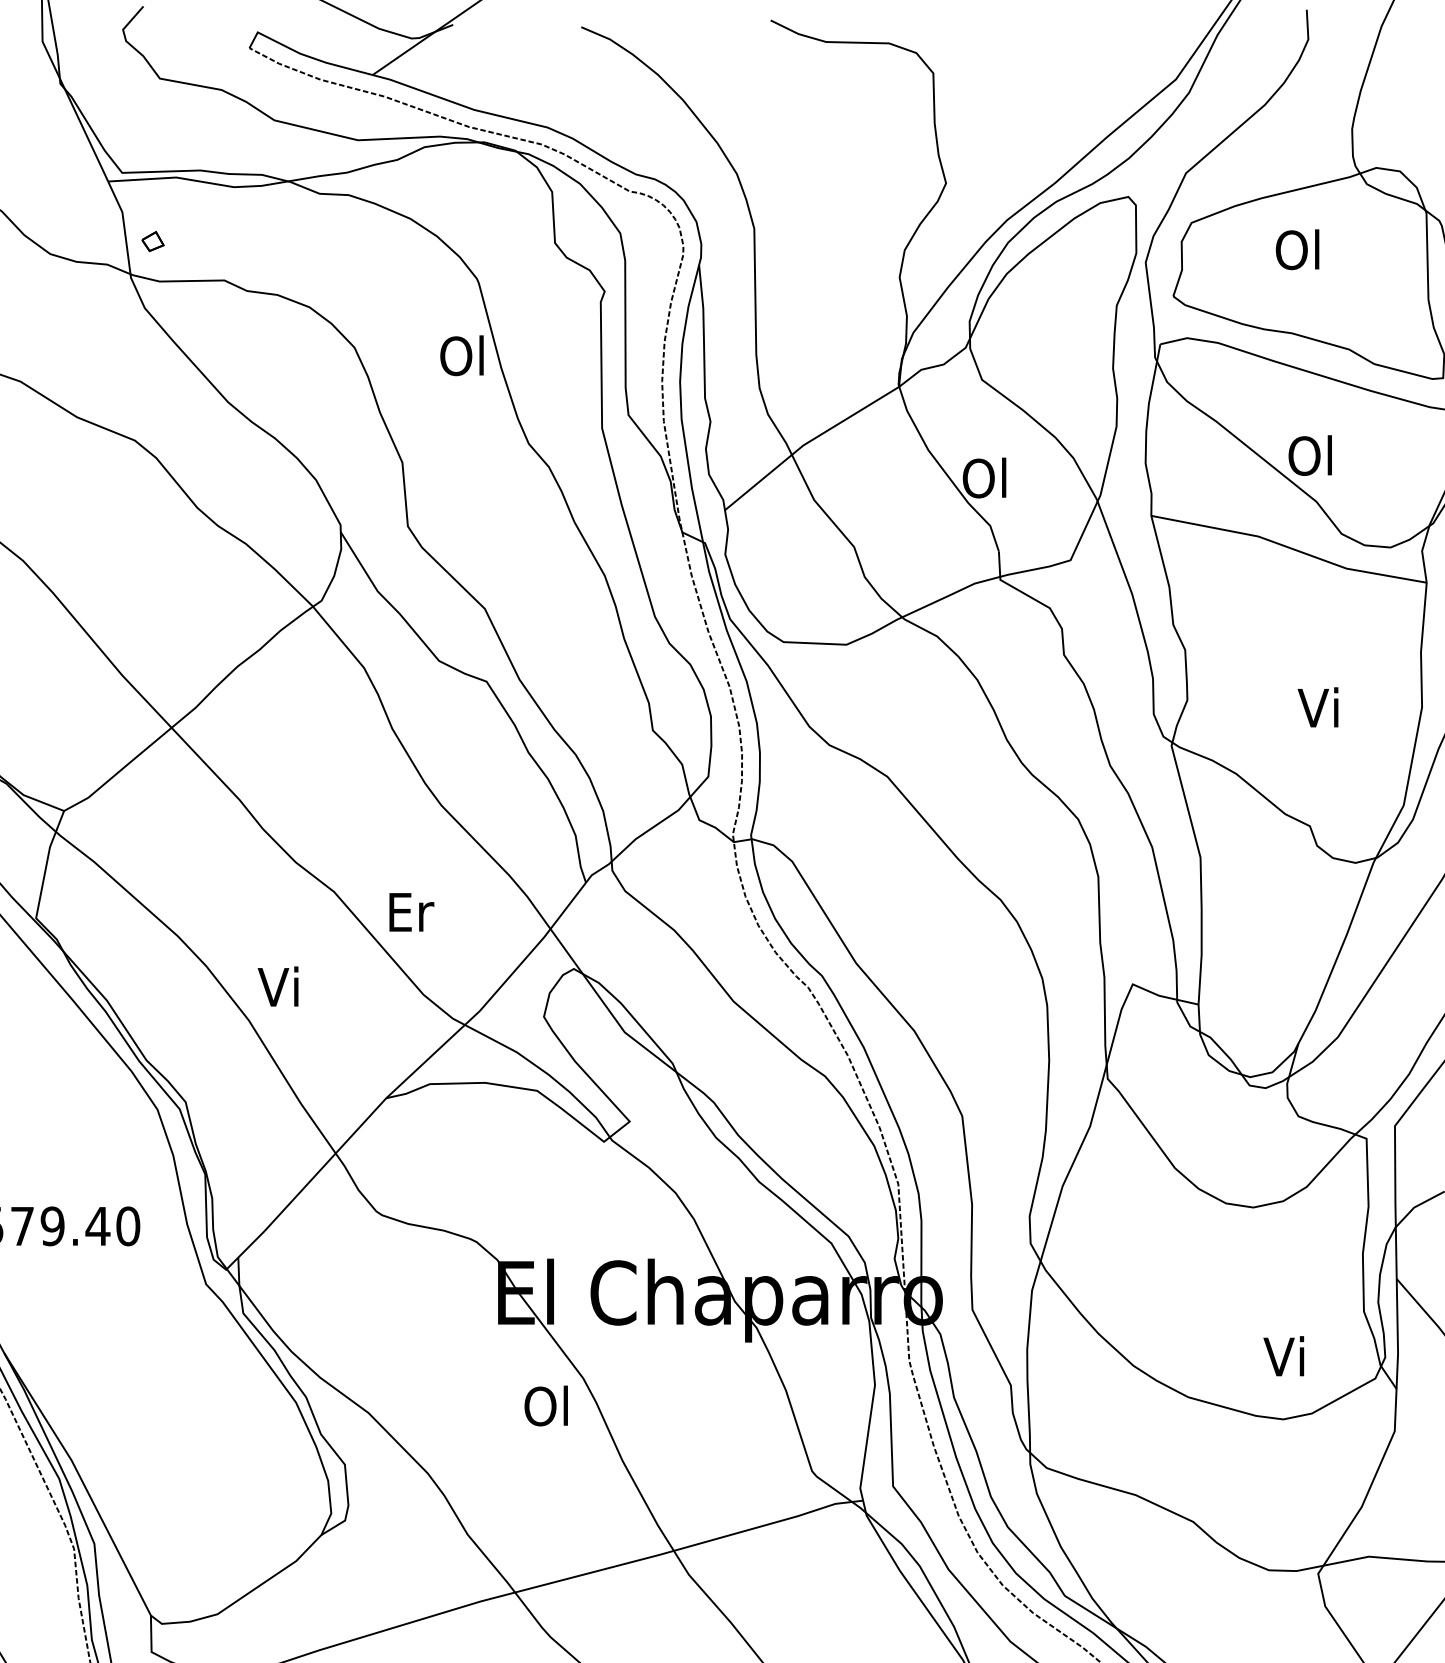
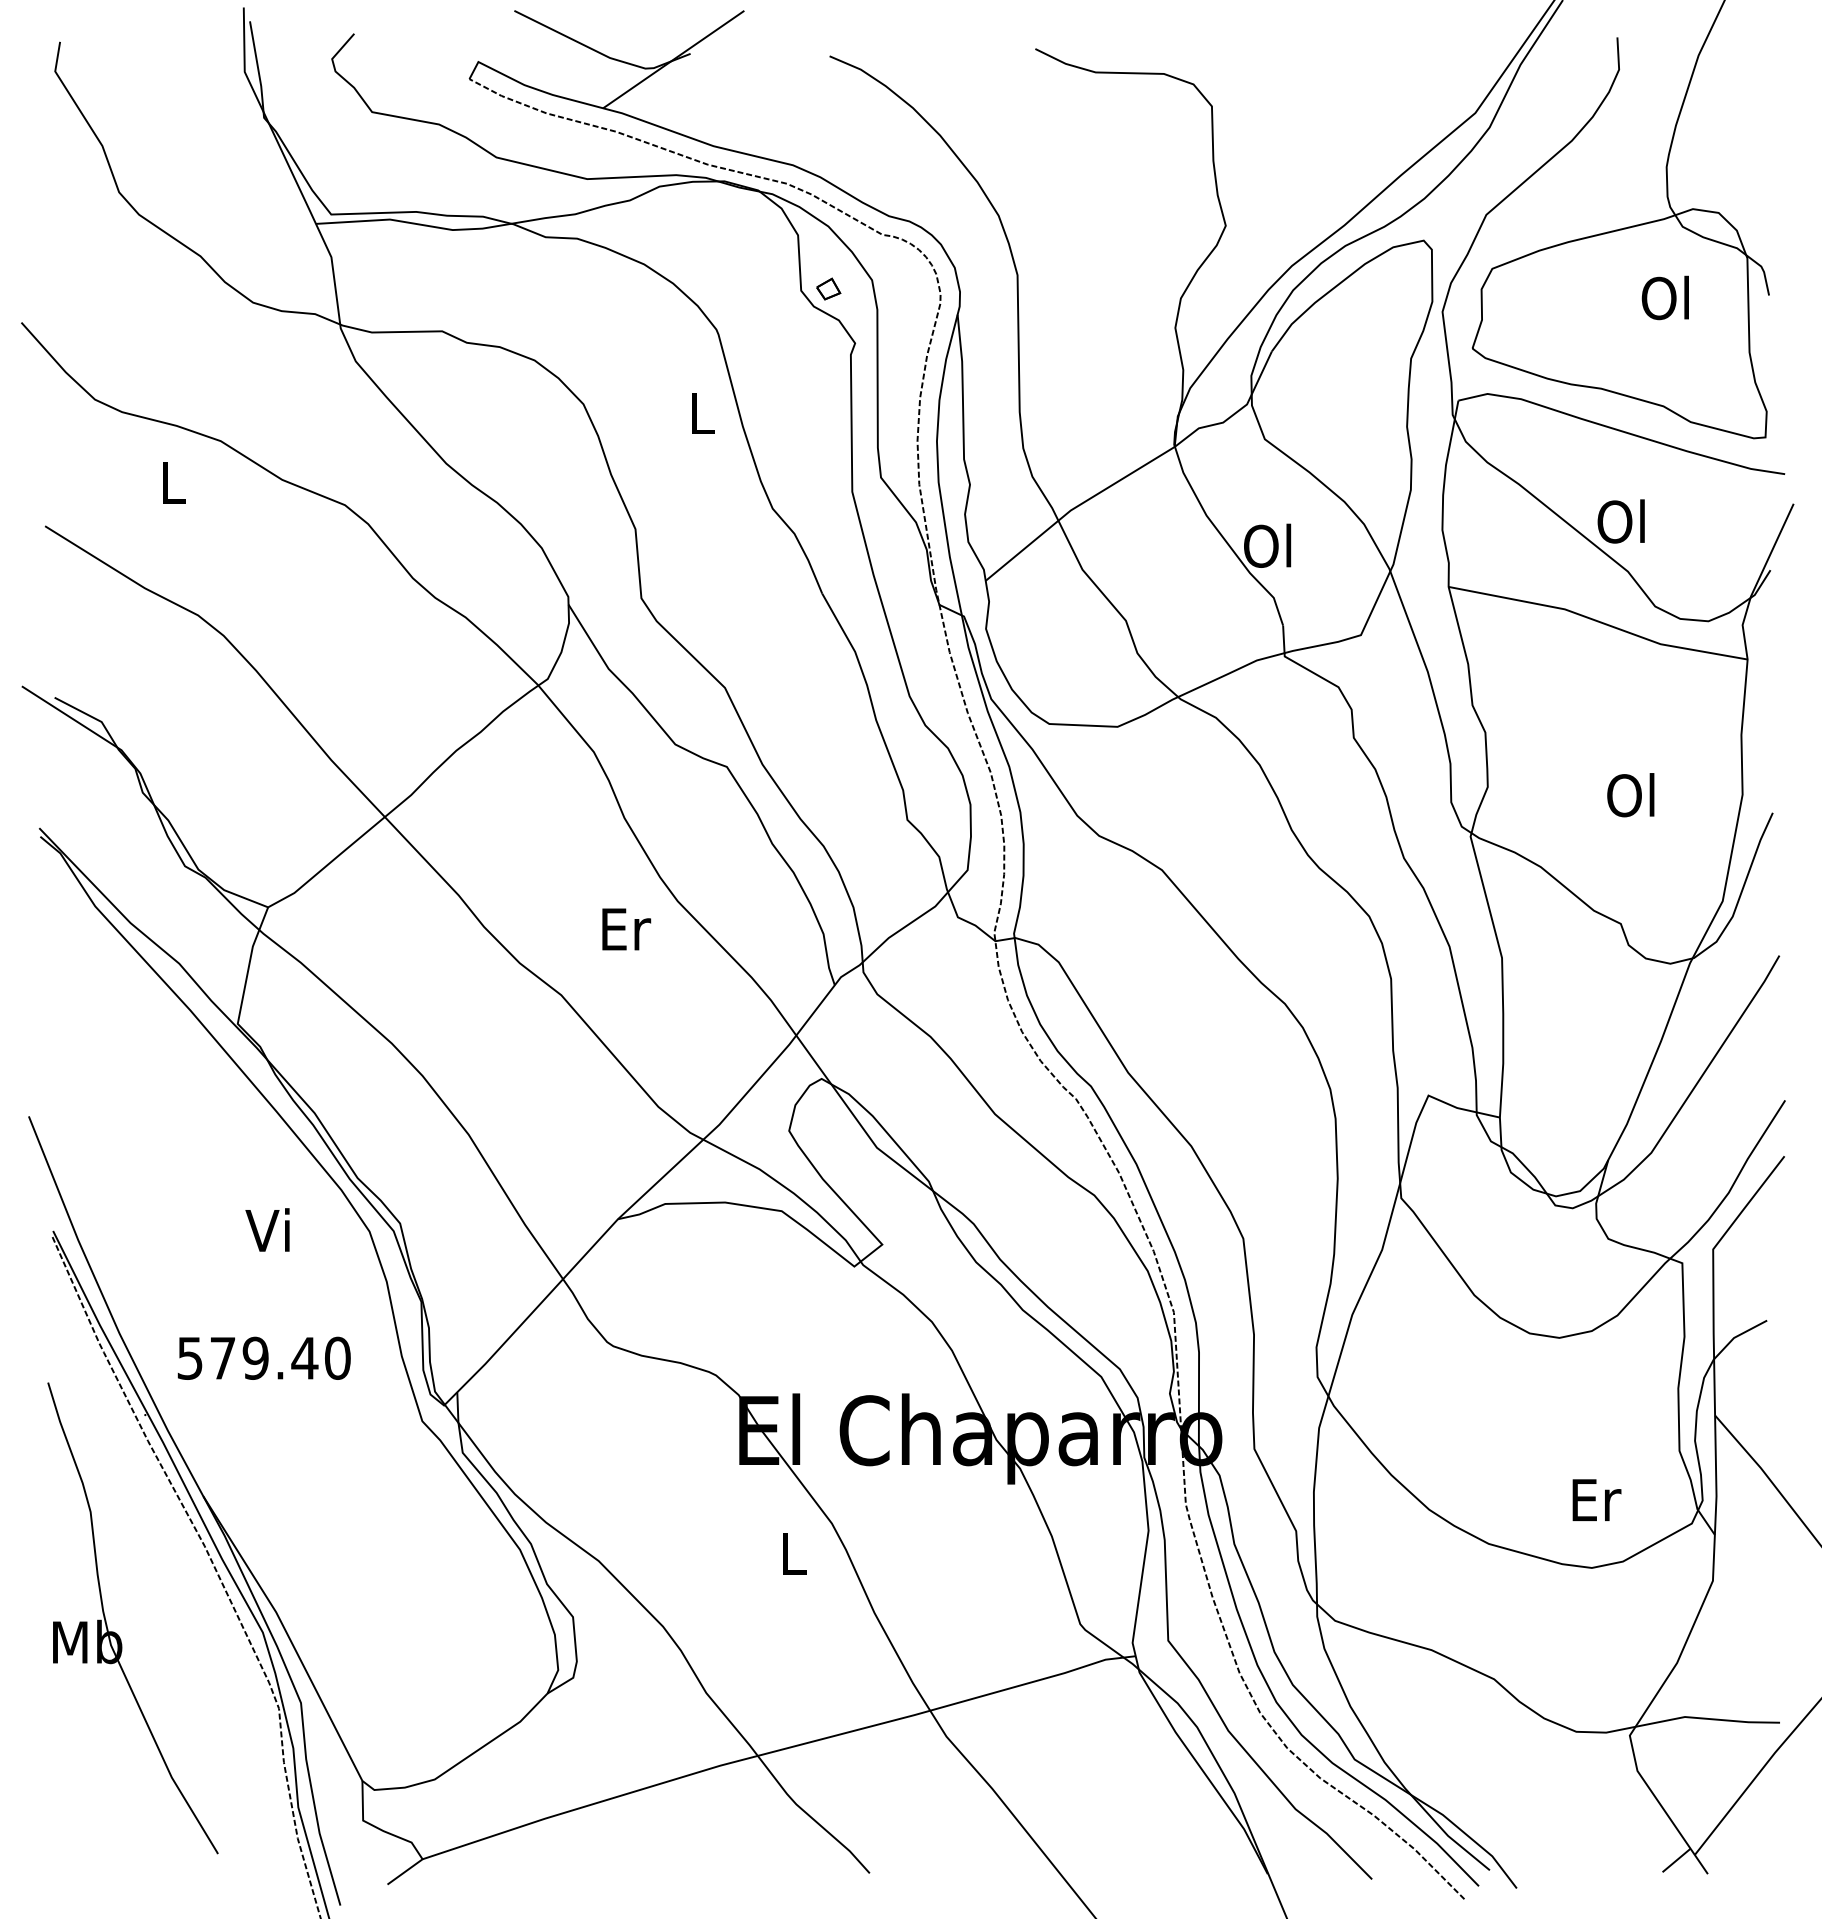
part: (152, 241) -> (828, 288), moved
text: (1296, 249) -> (1664, 297), moved
text: (461, 356) -> (699, 413), Ol -> L
text: (1318, 707) -> (1630, 795), Vi -> Ol
text: (411, 912) -> (626, 929), moved
text: (278, 986) -> (267, 1229), moved
text: (1286, 1356) -> (1595, 1499), Vi -> Er
text: (546, 1406) -> (791, 1553), Ol -> L

